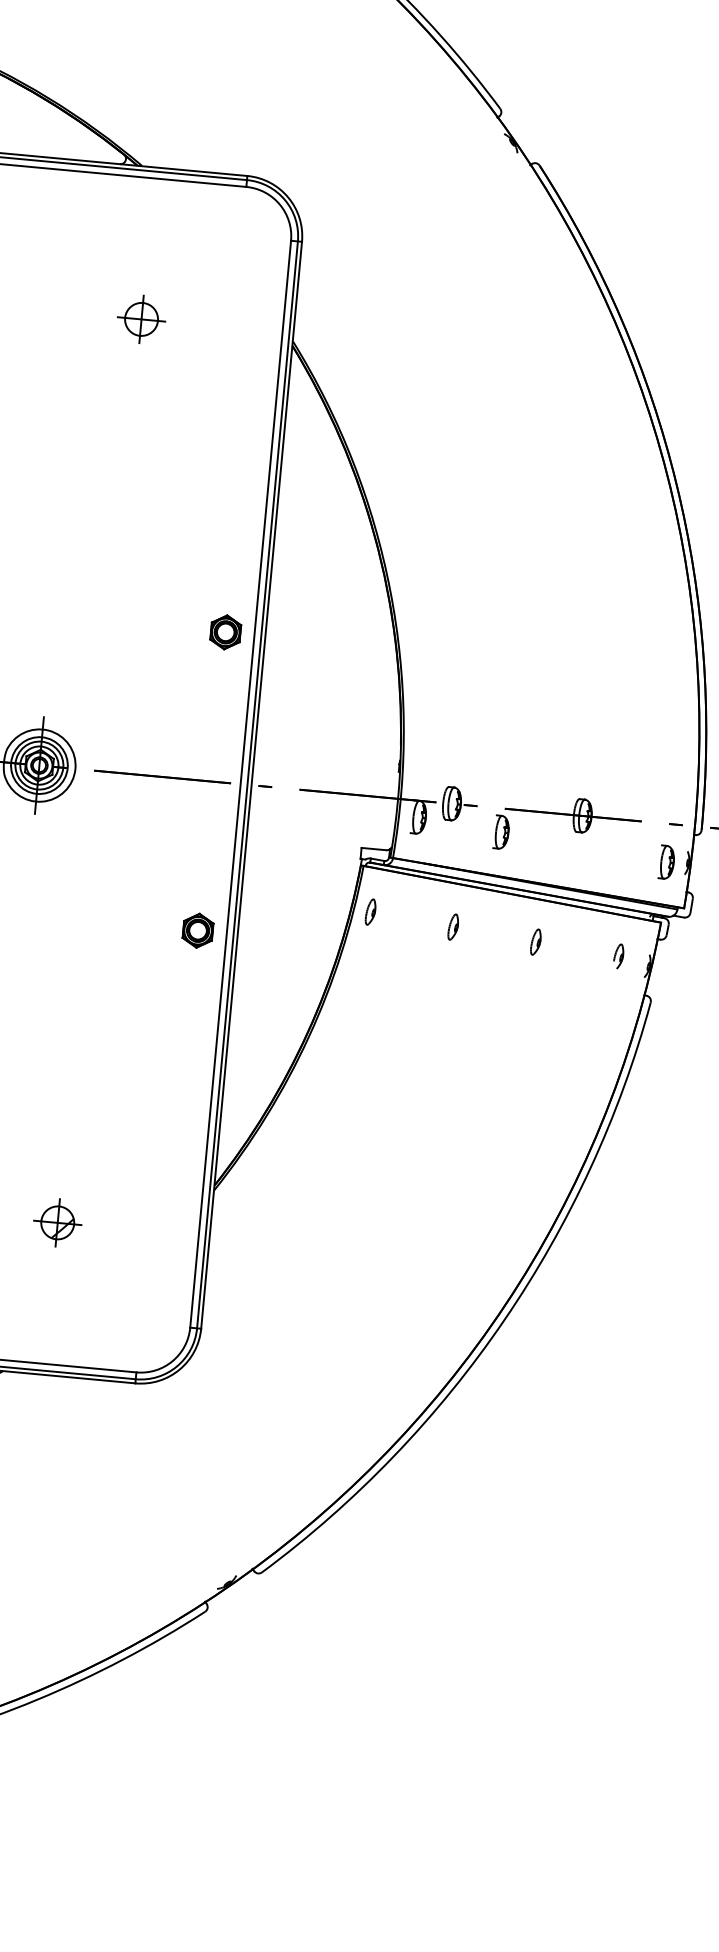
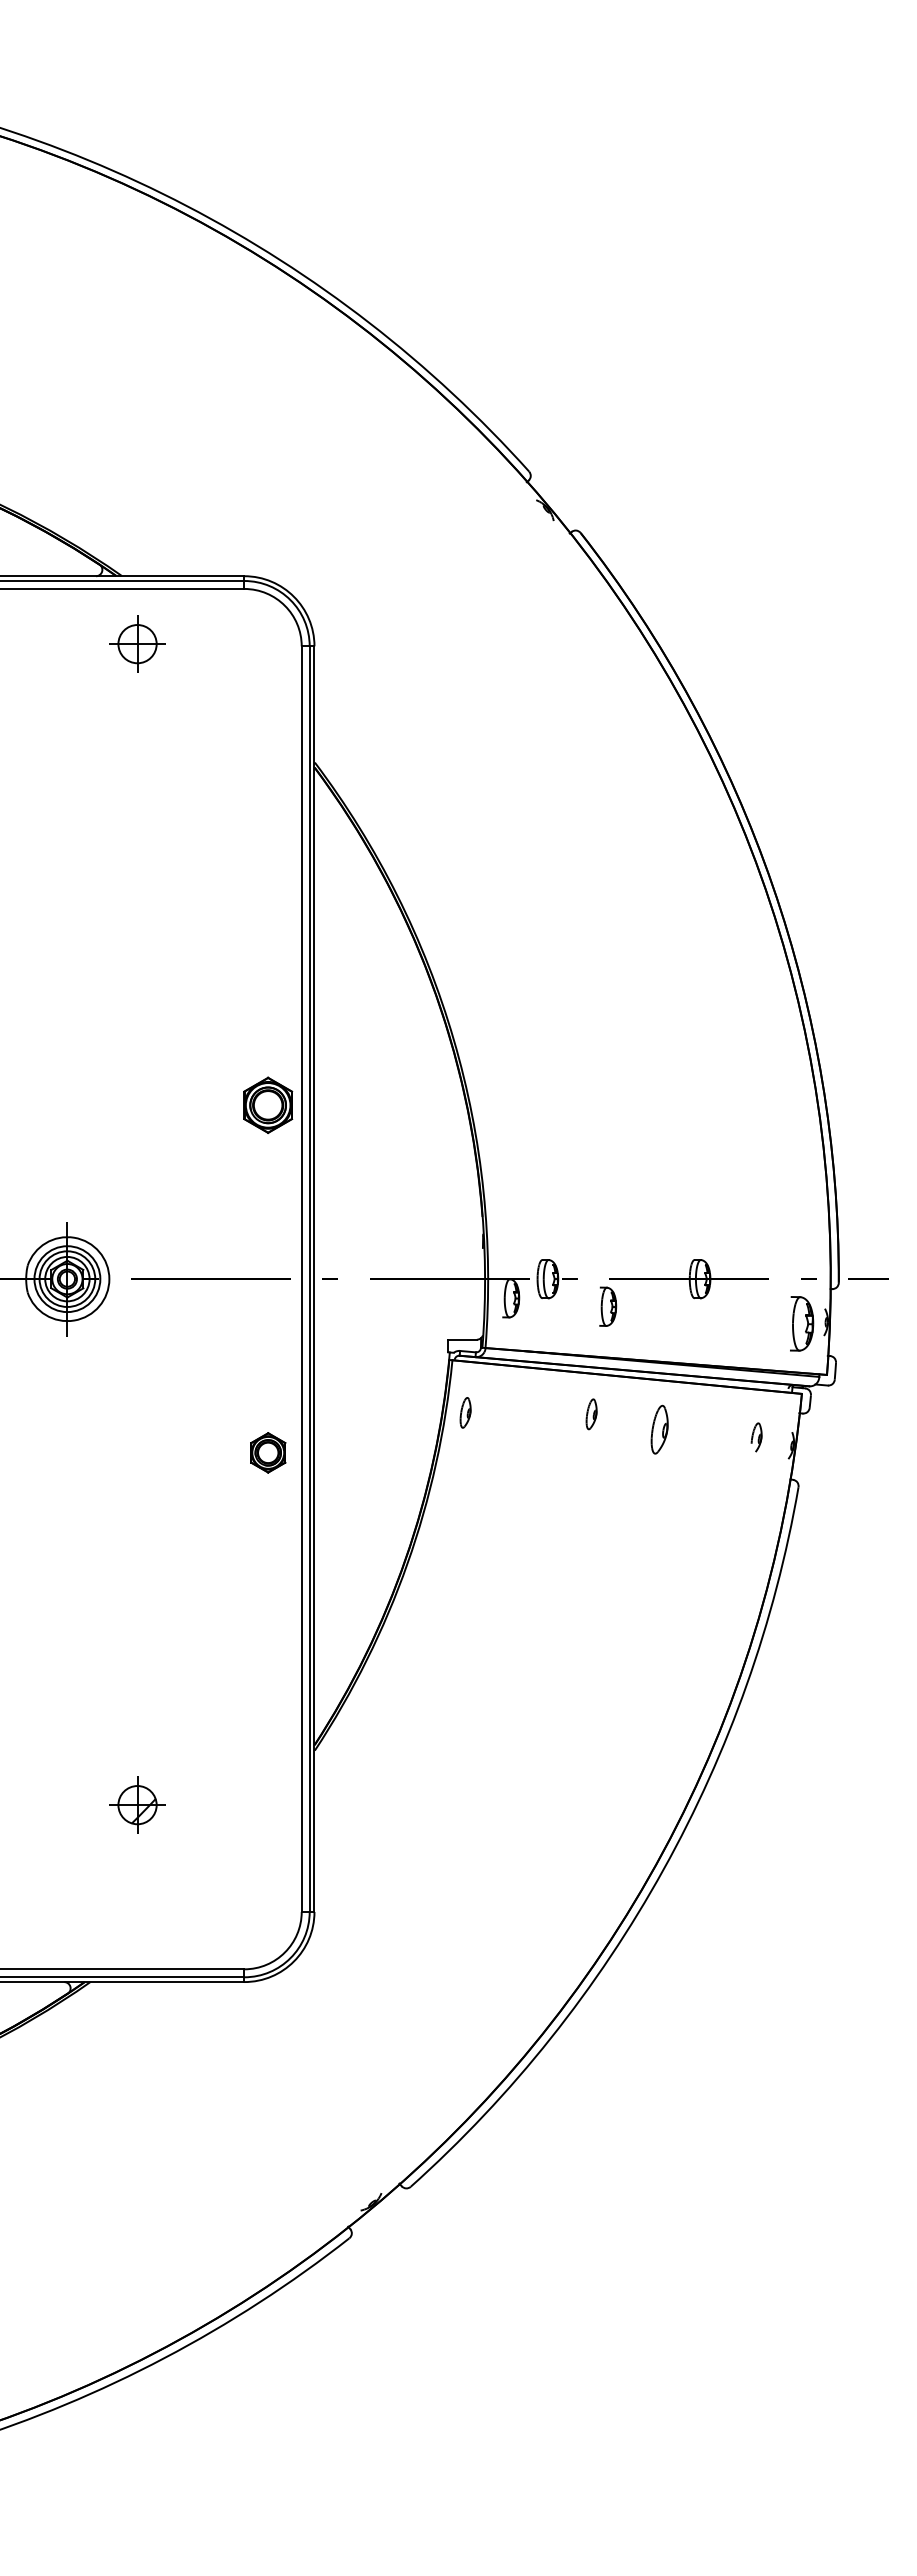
part: (141, 318) -> (137, 643), moved
part: (225, 632) -> (268, 1105), size x1.4
part: (667, 862) -> (802, 1323), size x1.4
part: (453, 927) -> (591, 1414), moved
part: (535, 941) -> (659, 1429), size x1.6

